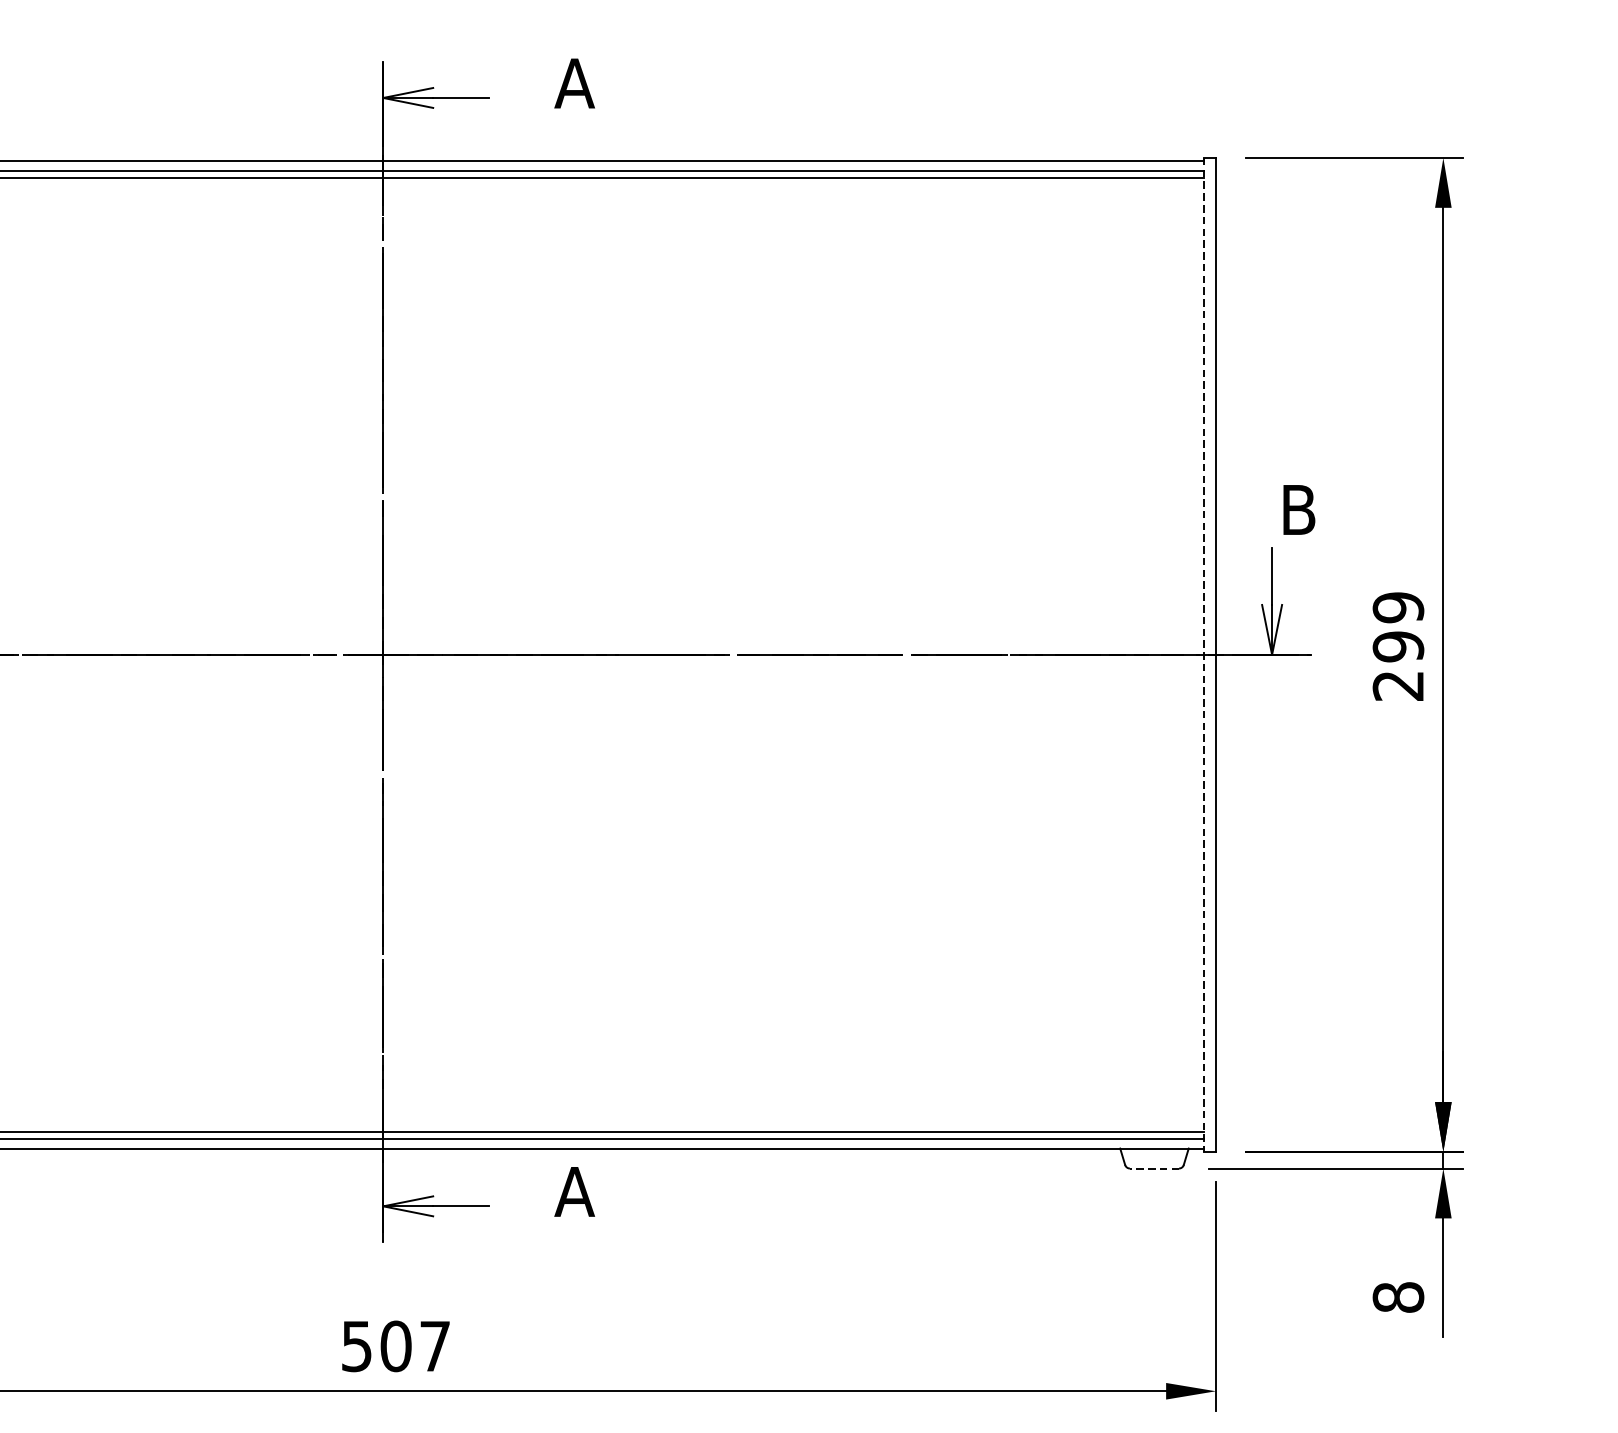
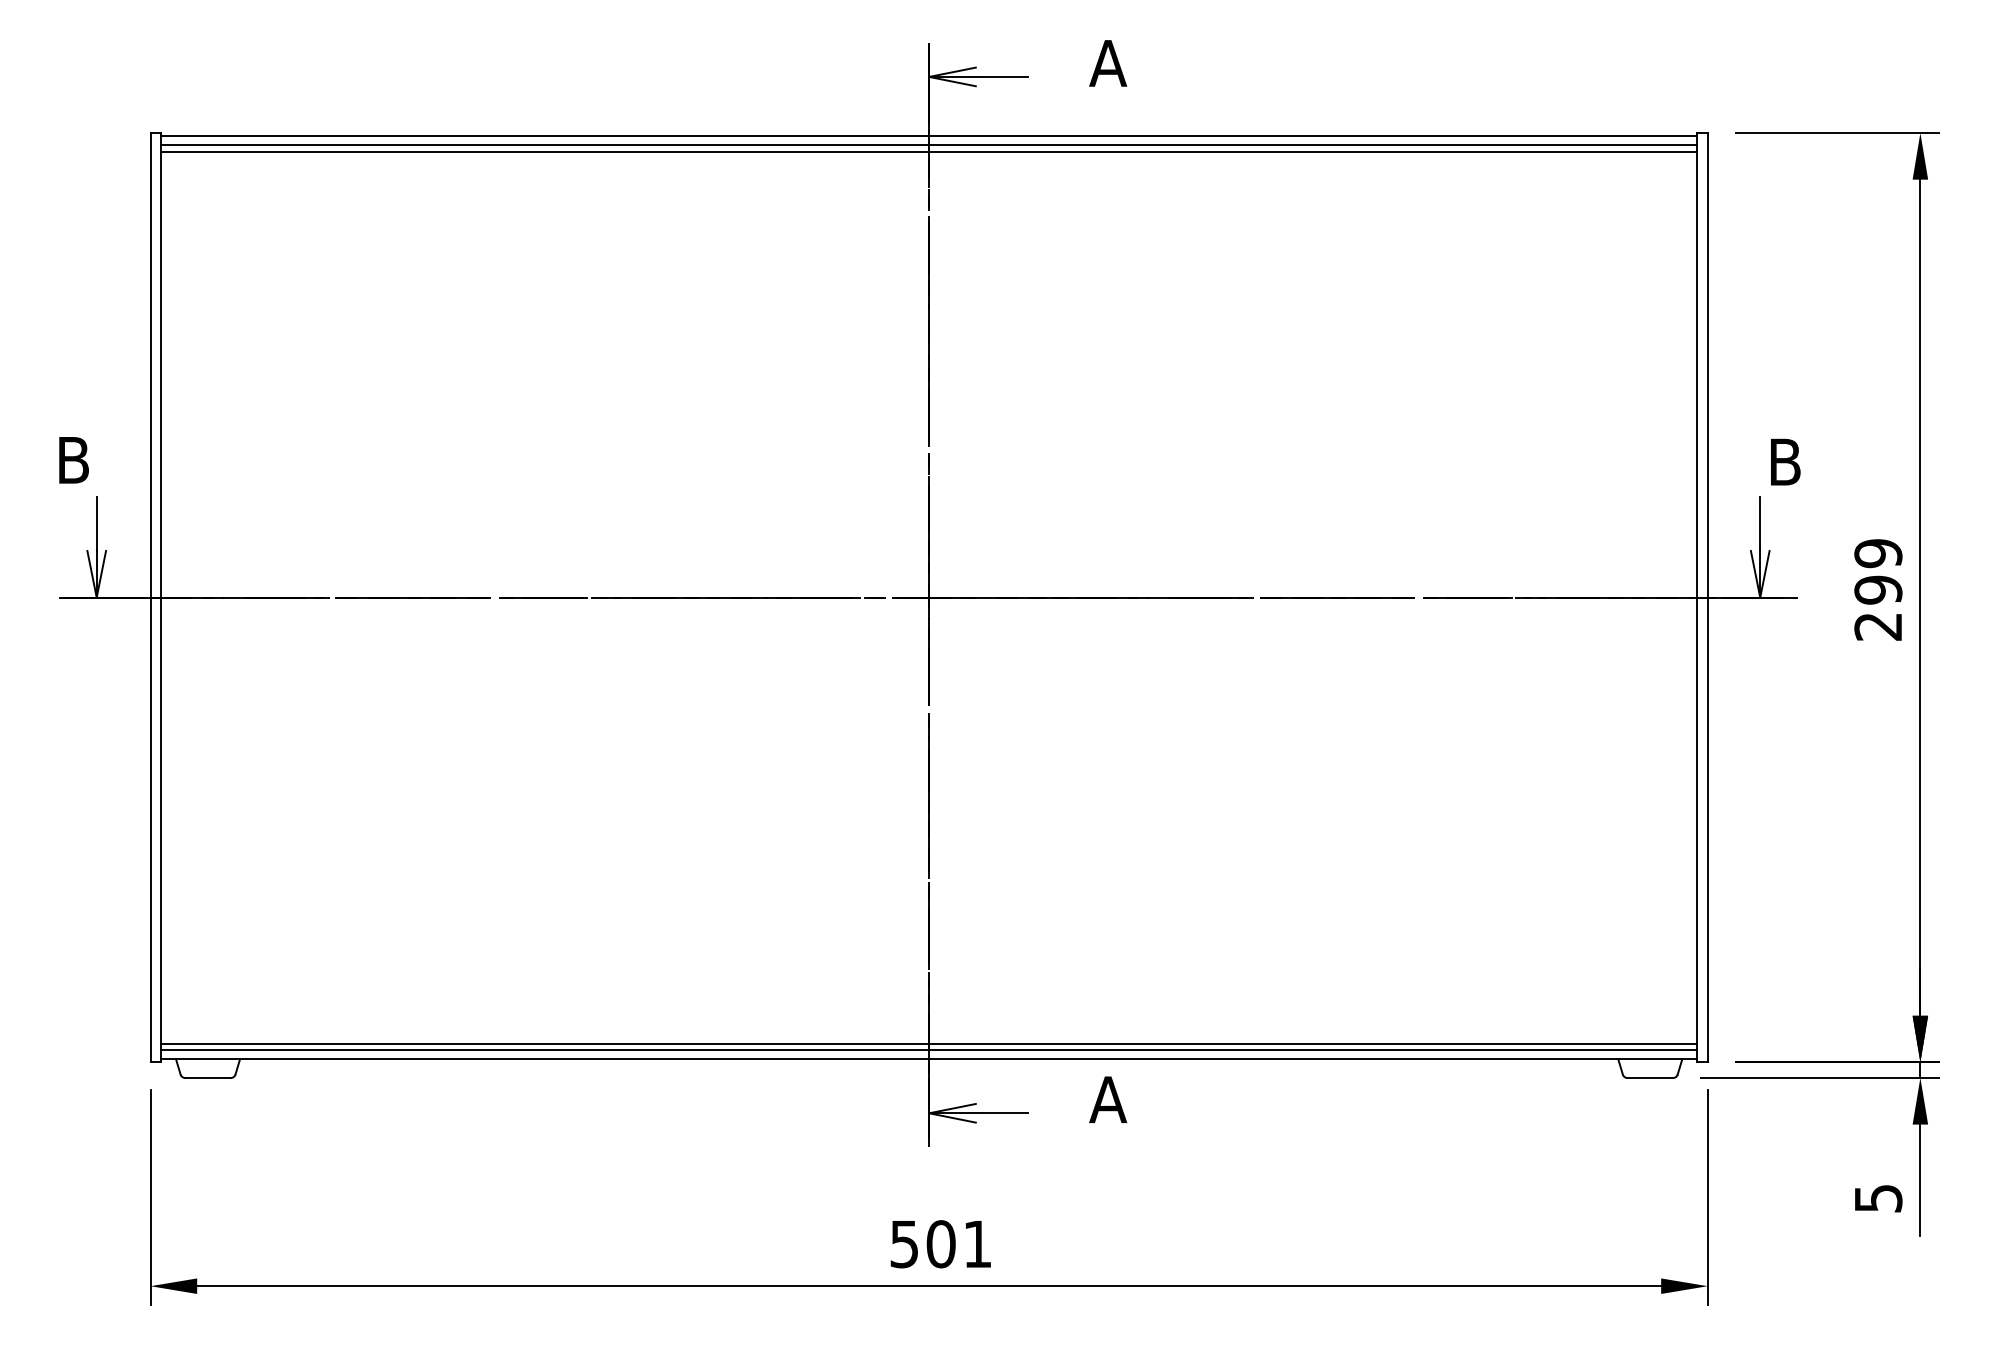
line: (1203, 654) -> (1696, 597), dashed -> solid
line: (1154, 1168) -> (1650, 1077), dashed -> solid
text: (1398, 1297) -> (1878, 1198), 8 -> 5
text: (434, 1346) -> (977, 1244), 507 -> 501

